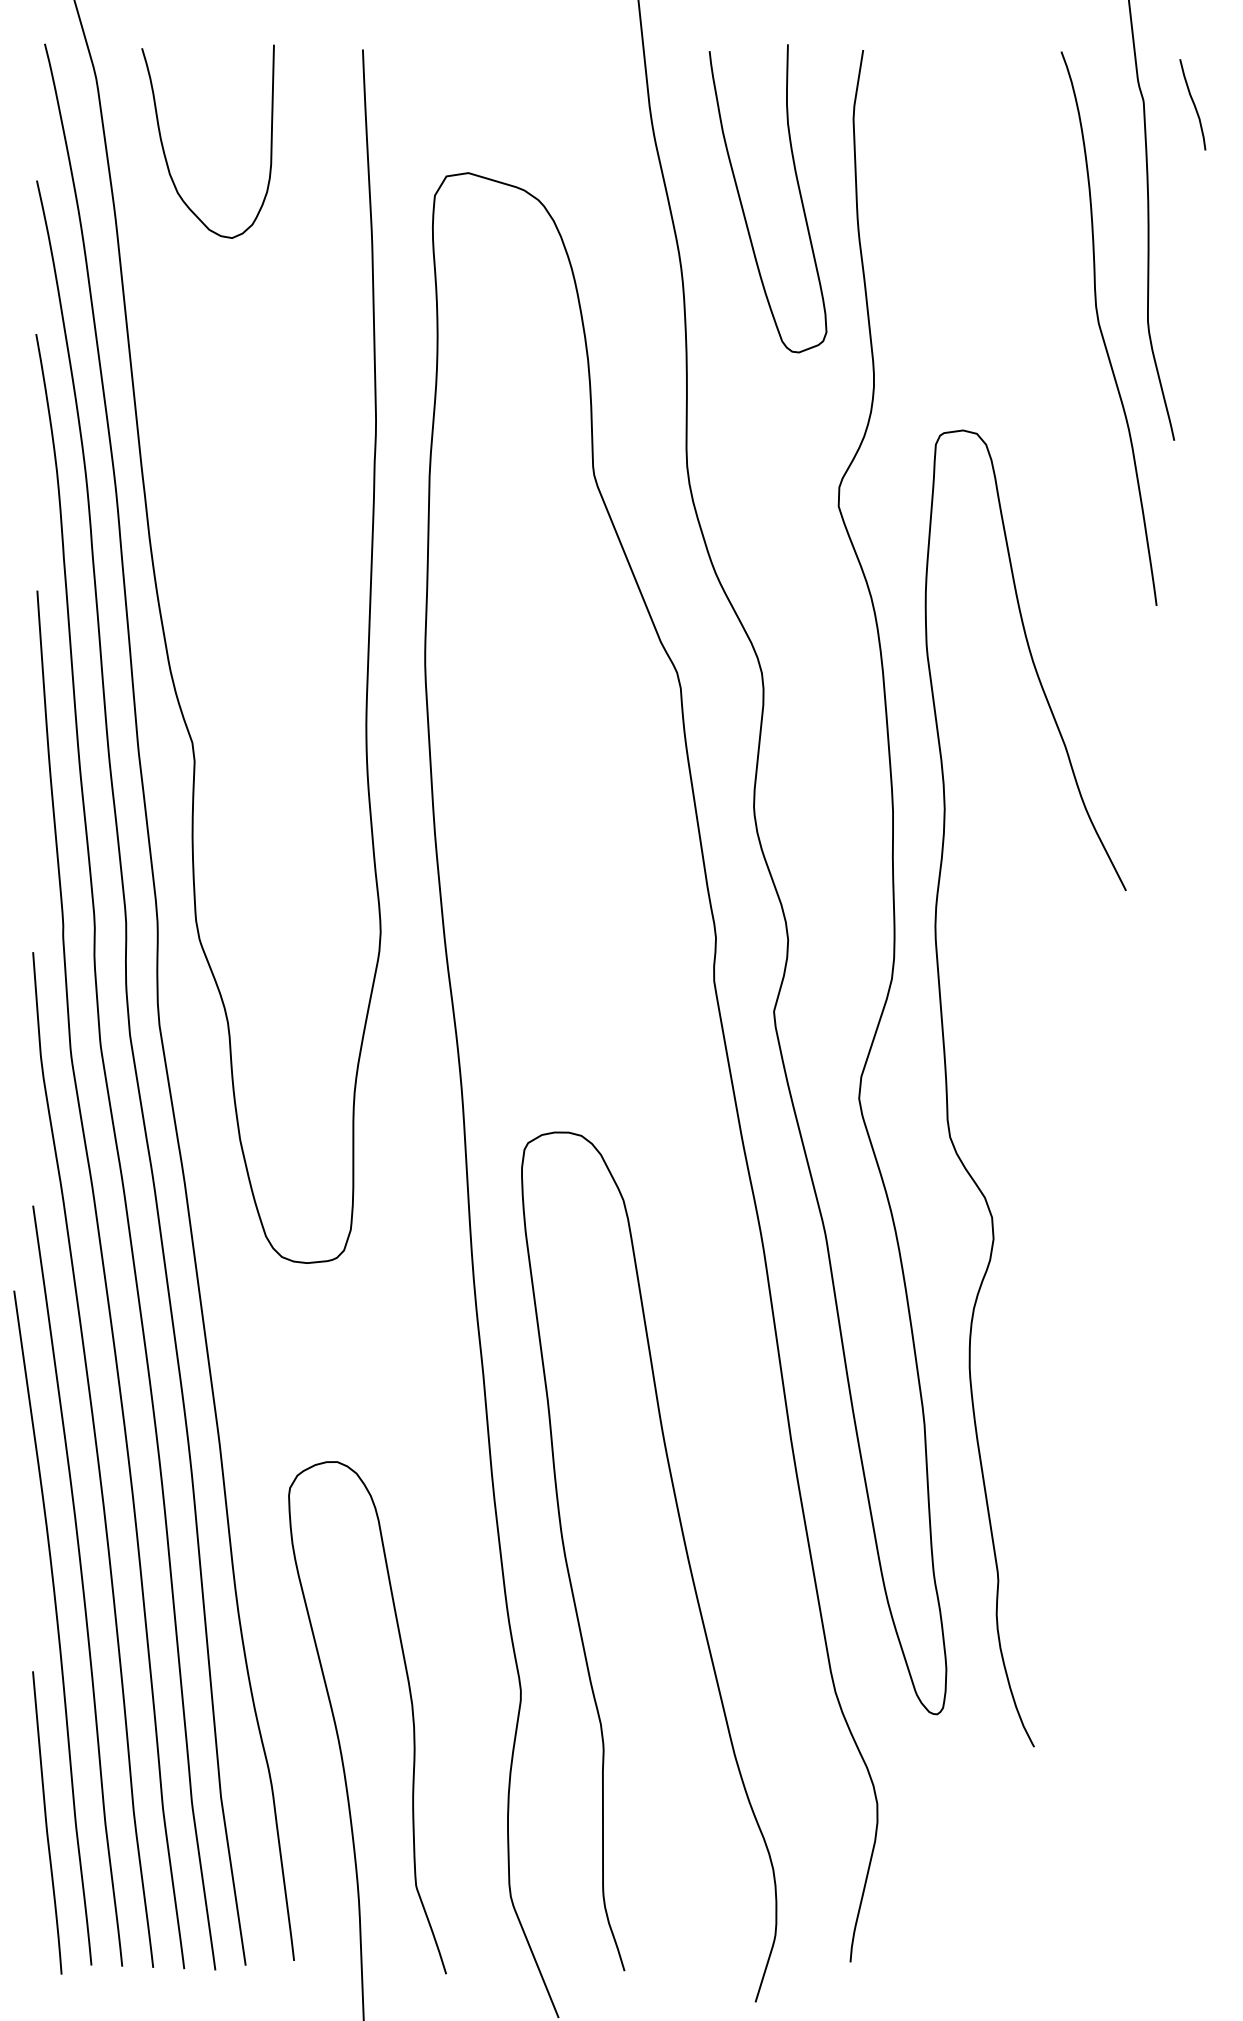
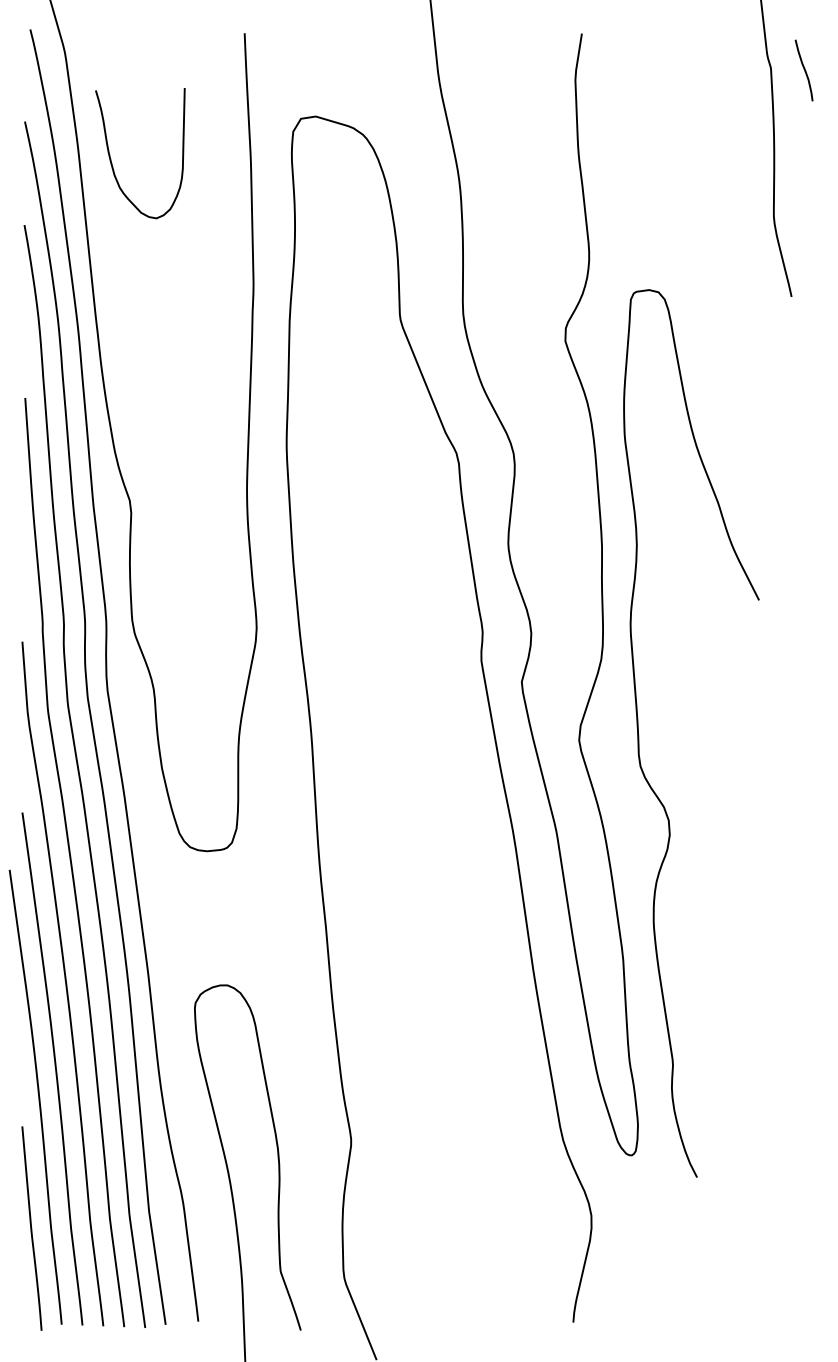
curve: (165, 150) -> (111, 159), moved
curve: (743, 207) -> (501, 139), removed
curve: (1102, 331) -> (743, 223), removed
curve: (686, 1557) -> (462, 1049), removed

